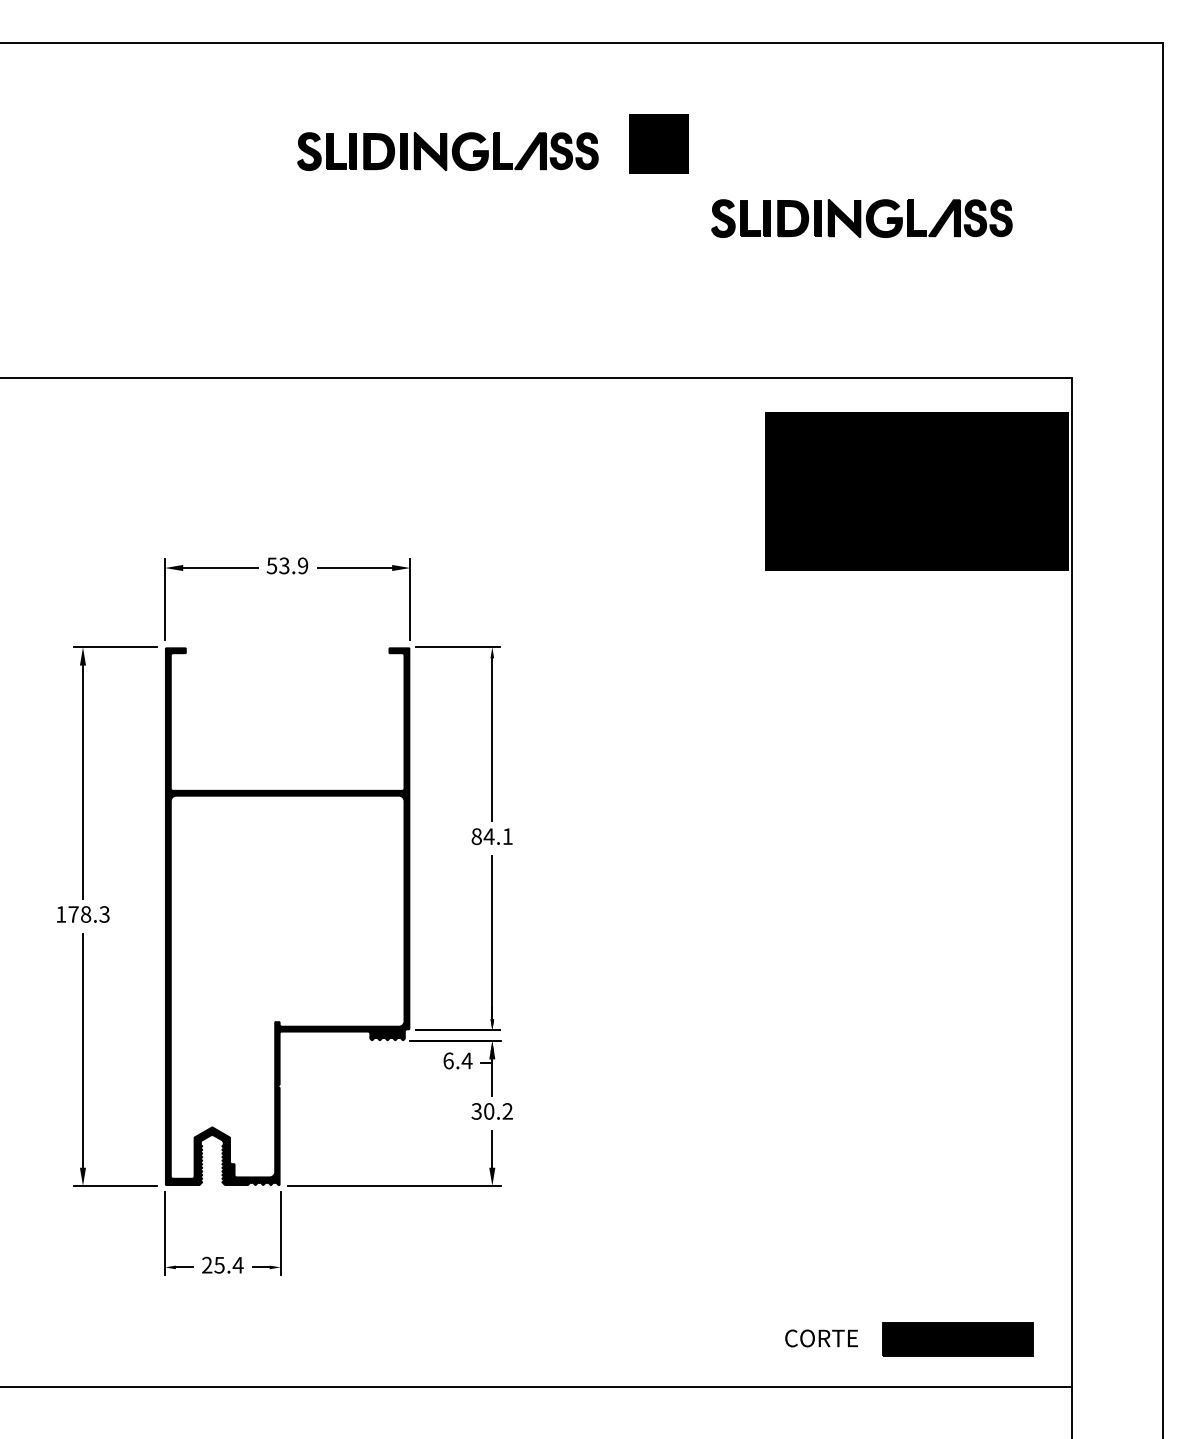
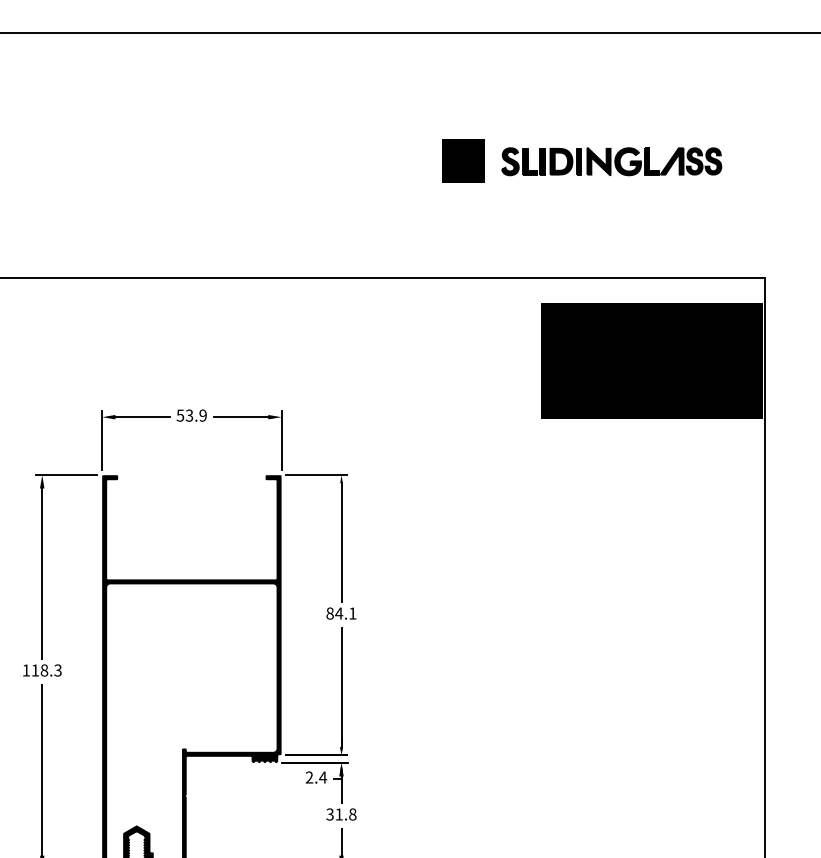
part: (658, 143) -> (463, 160), moved
part: (447, 151) -> (308, 112), removed
text: (73, 914) -> (35, 670), 178.3 -> 118.3
text: (448, 1060) -> (309, 777), 6.4 -> 2.4
text: (498, 1111) -> (346, 814), 30.2 -> 31.8

